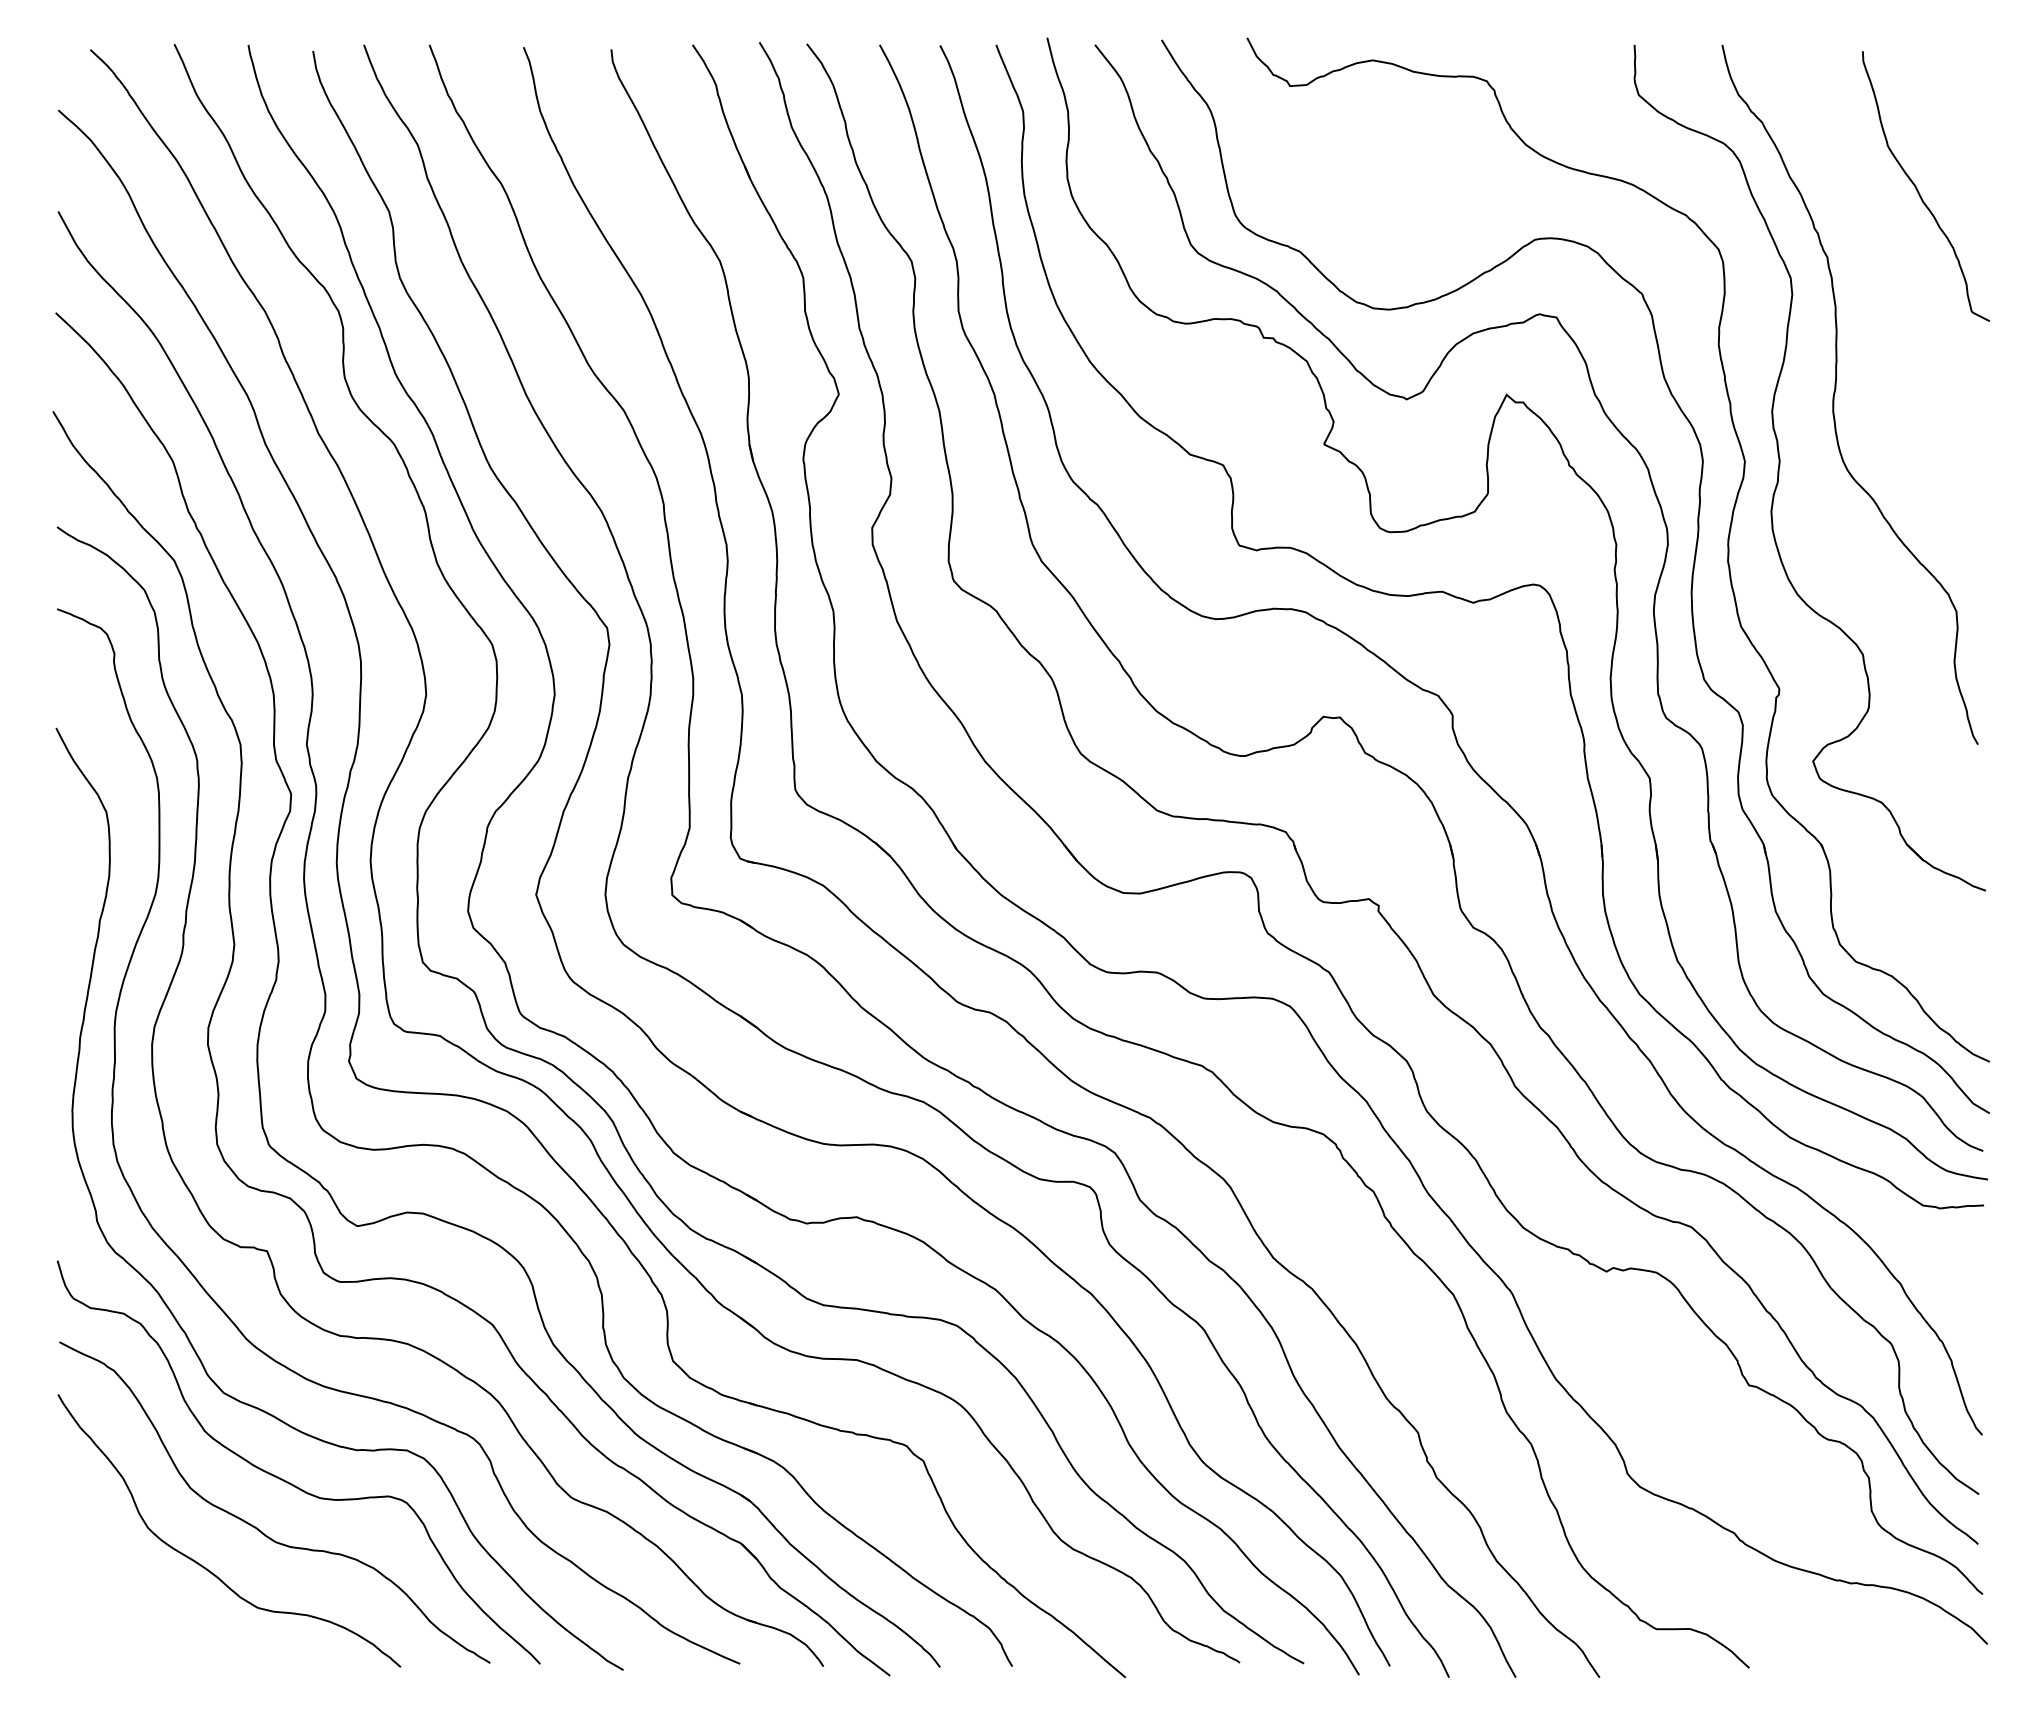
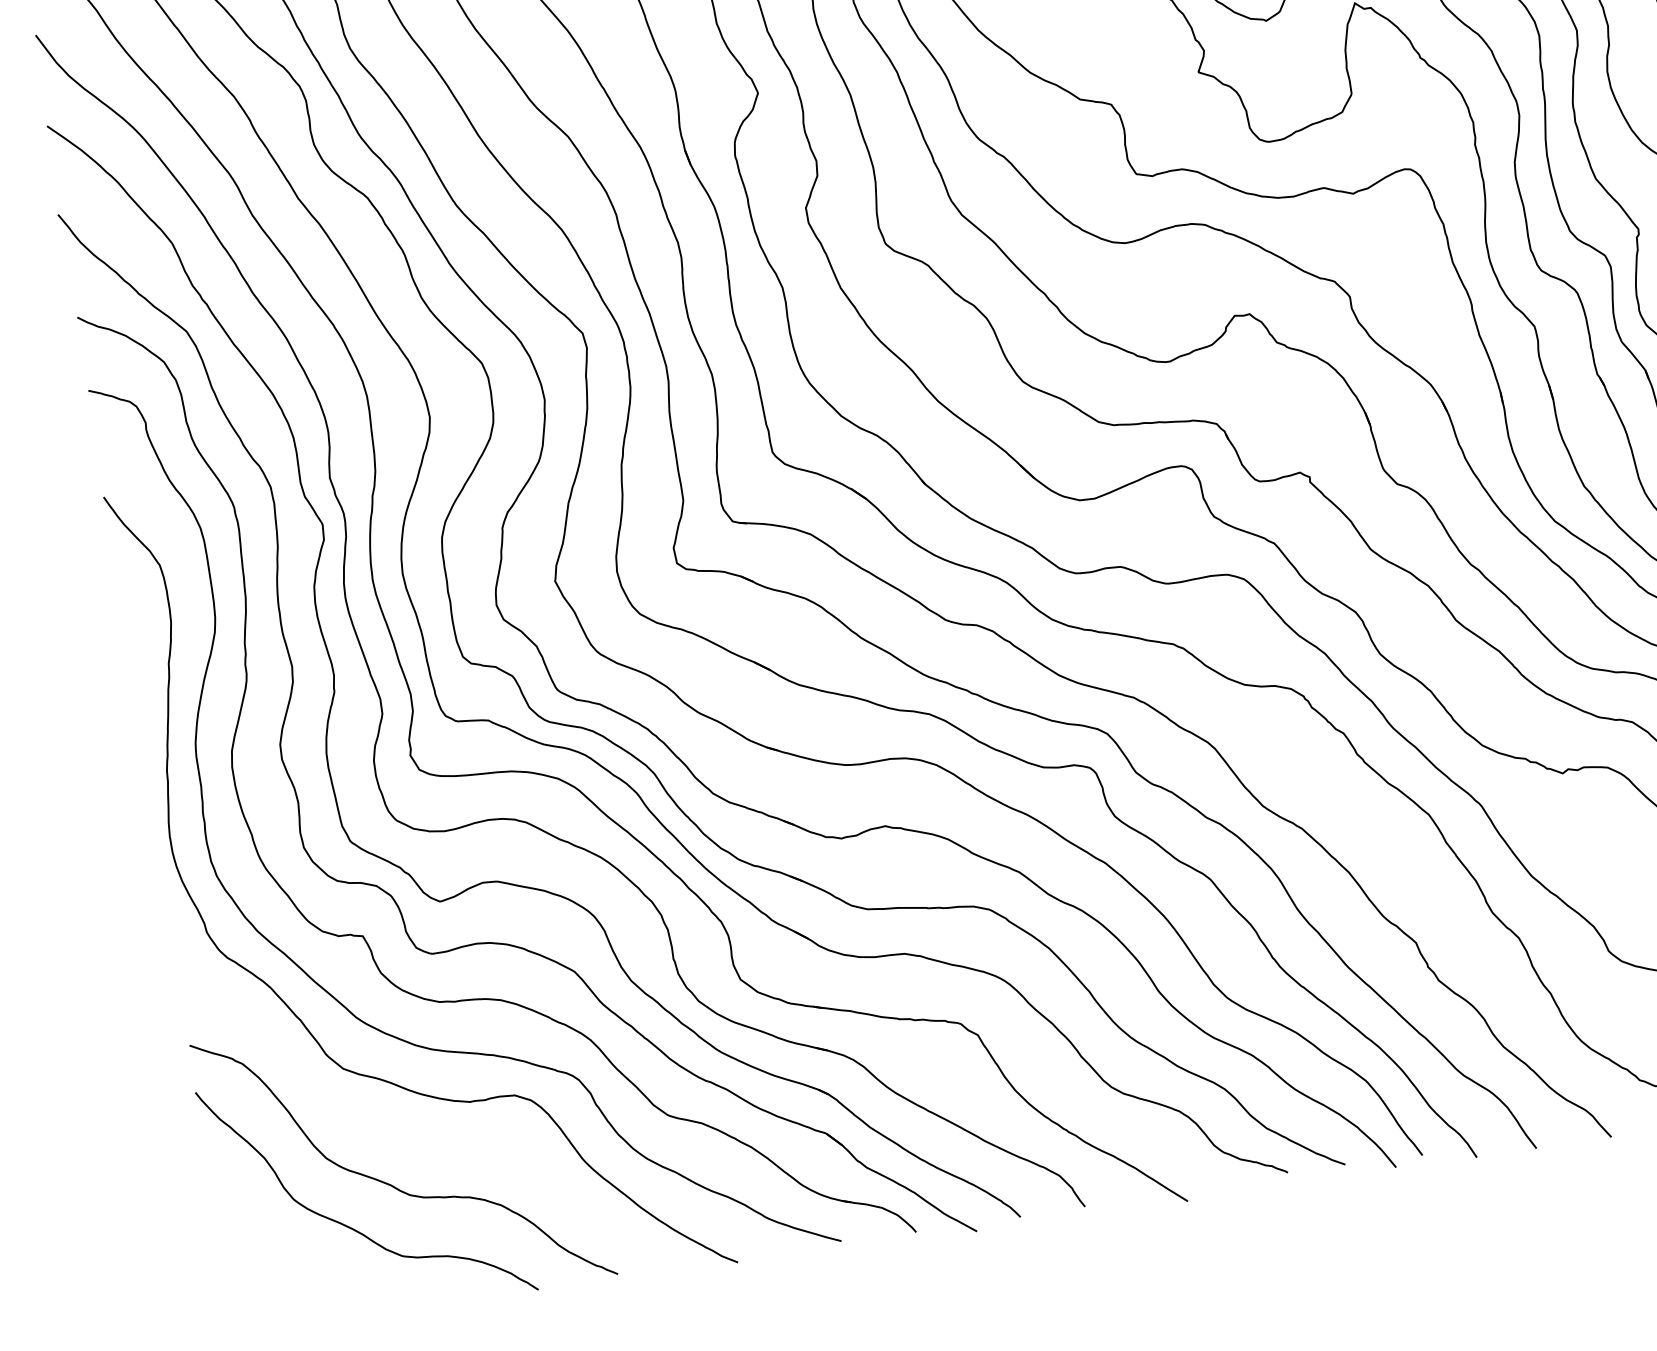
curve: (288, 1481) -> (413, 1139), removed

